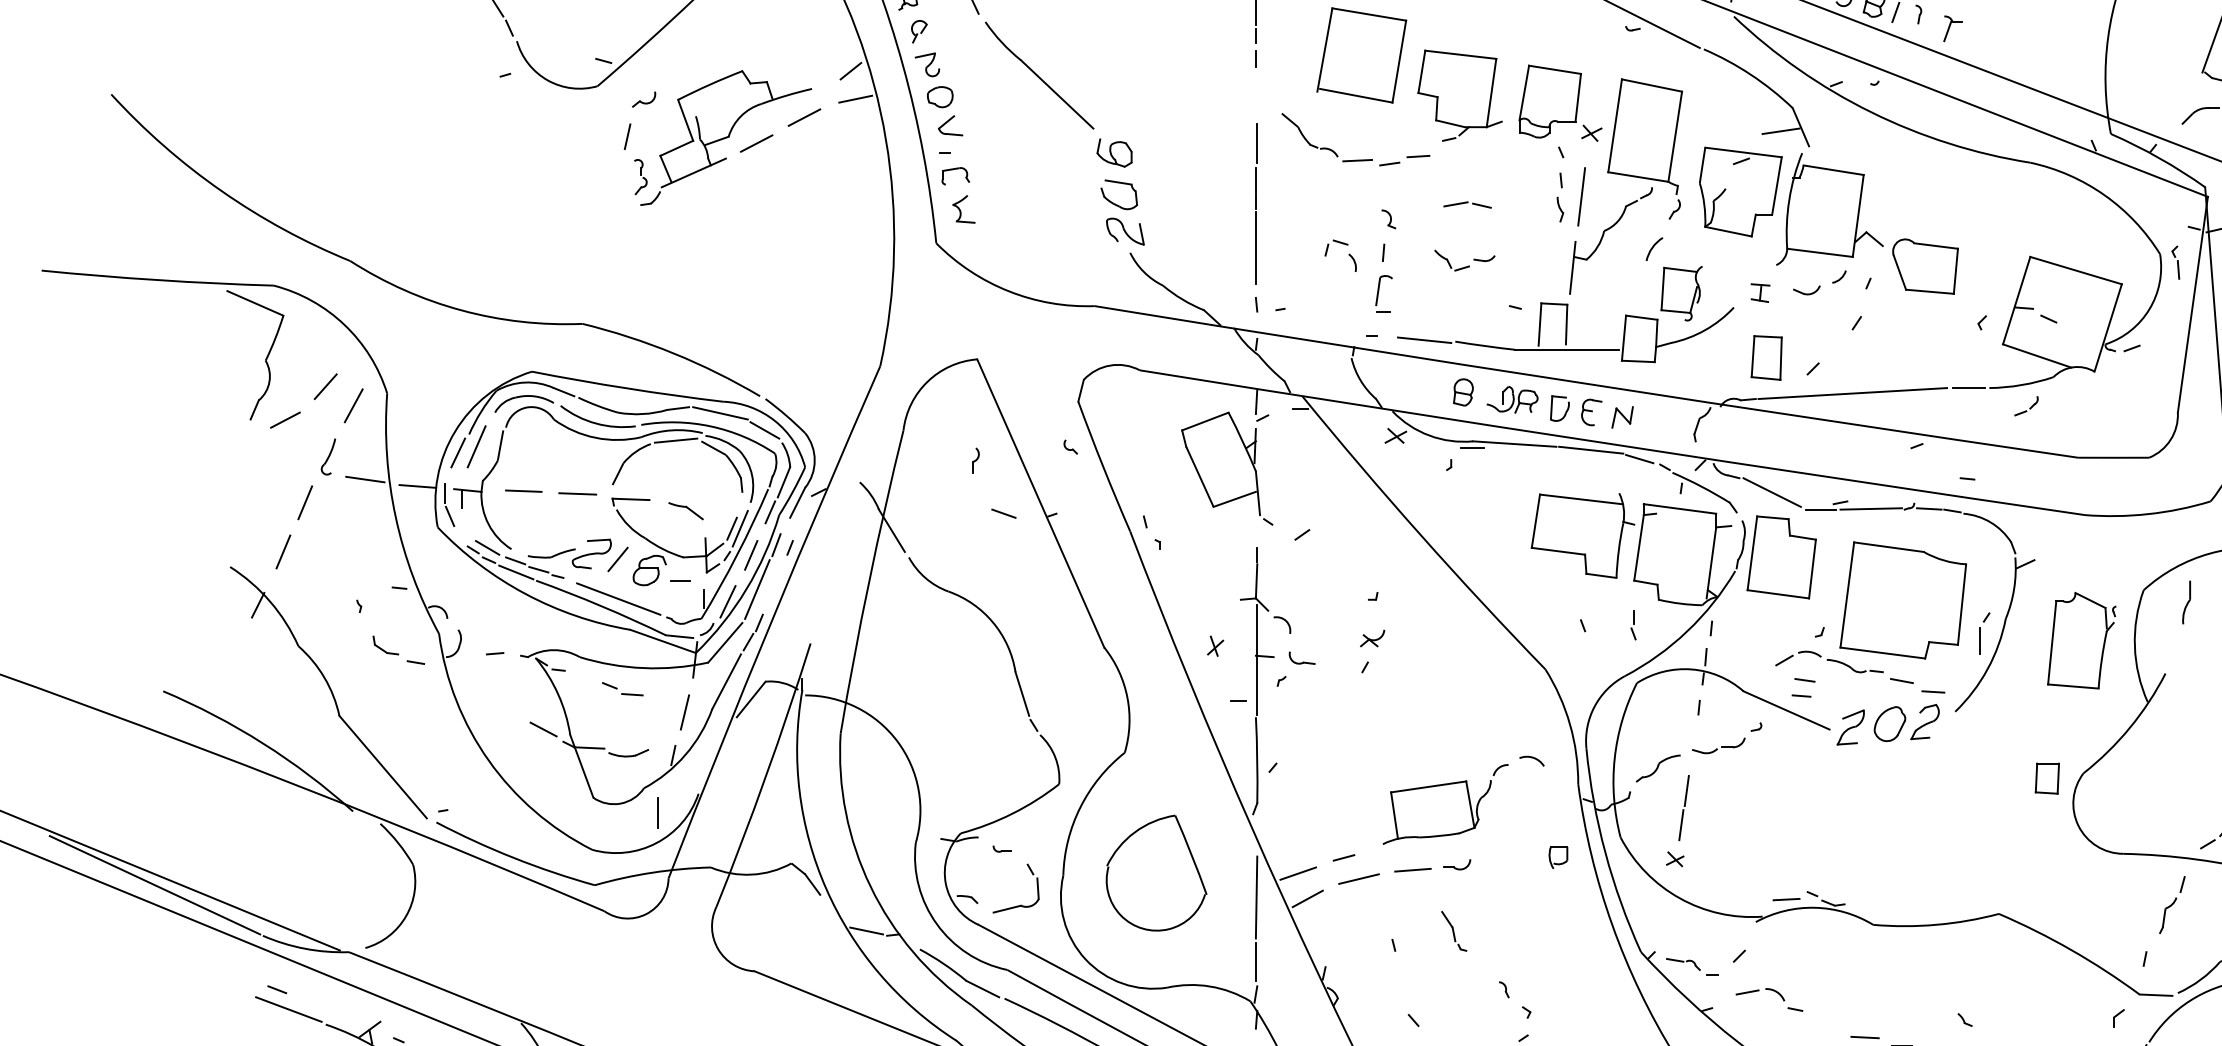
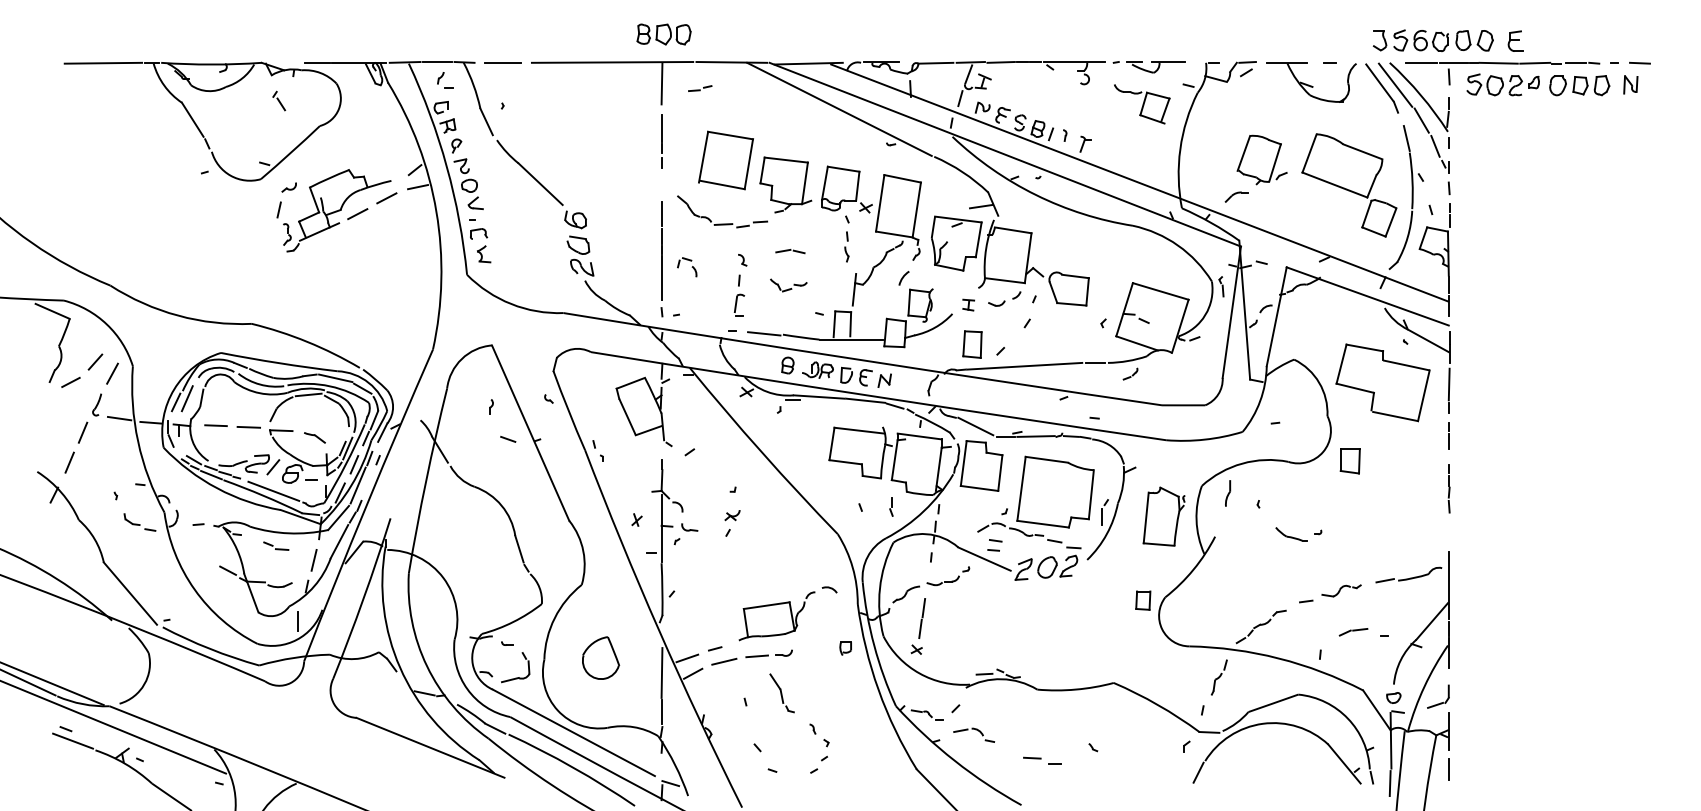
line: (1581, 196) -> (859, 246), removed
part: (1341, 255) -> (687, 267), moved
part: (1155, 872) -> (600, 657), size x0.6
part: (1454, 931) -> (782, 693), size x1.6

